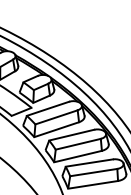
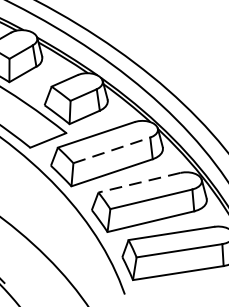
line: (57, 117) -> (113, 150), solid -> dashed
line: (71, 135) -> (139, 183), solid -> dashed

